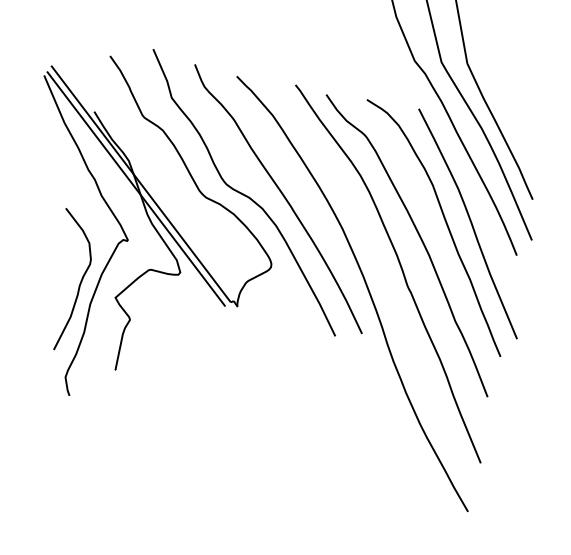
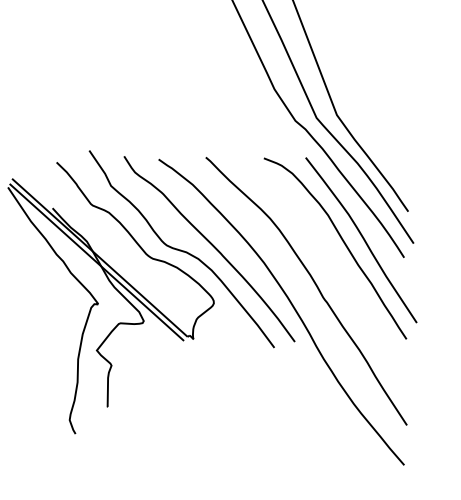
curve: (418, 236) -> (324, 257), removed
curve: (79, 281) -> (66, 343), removed

